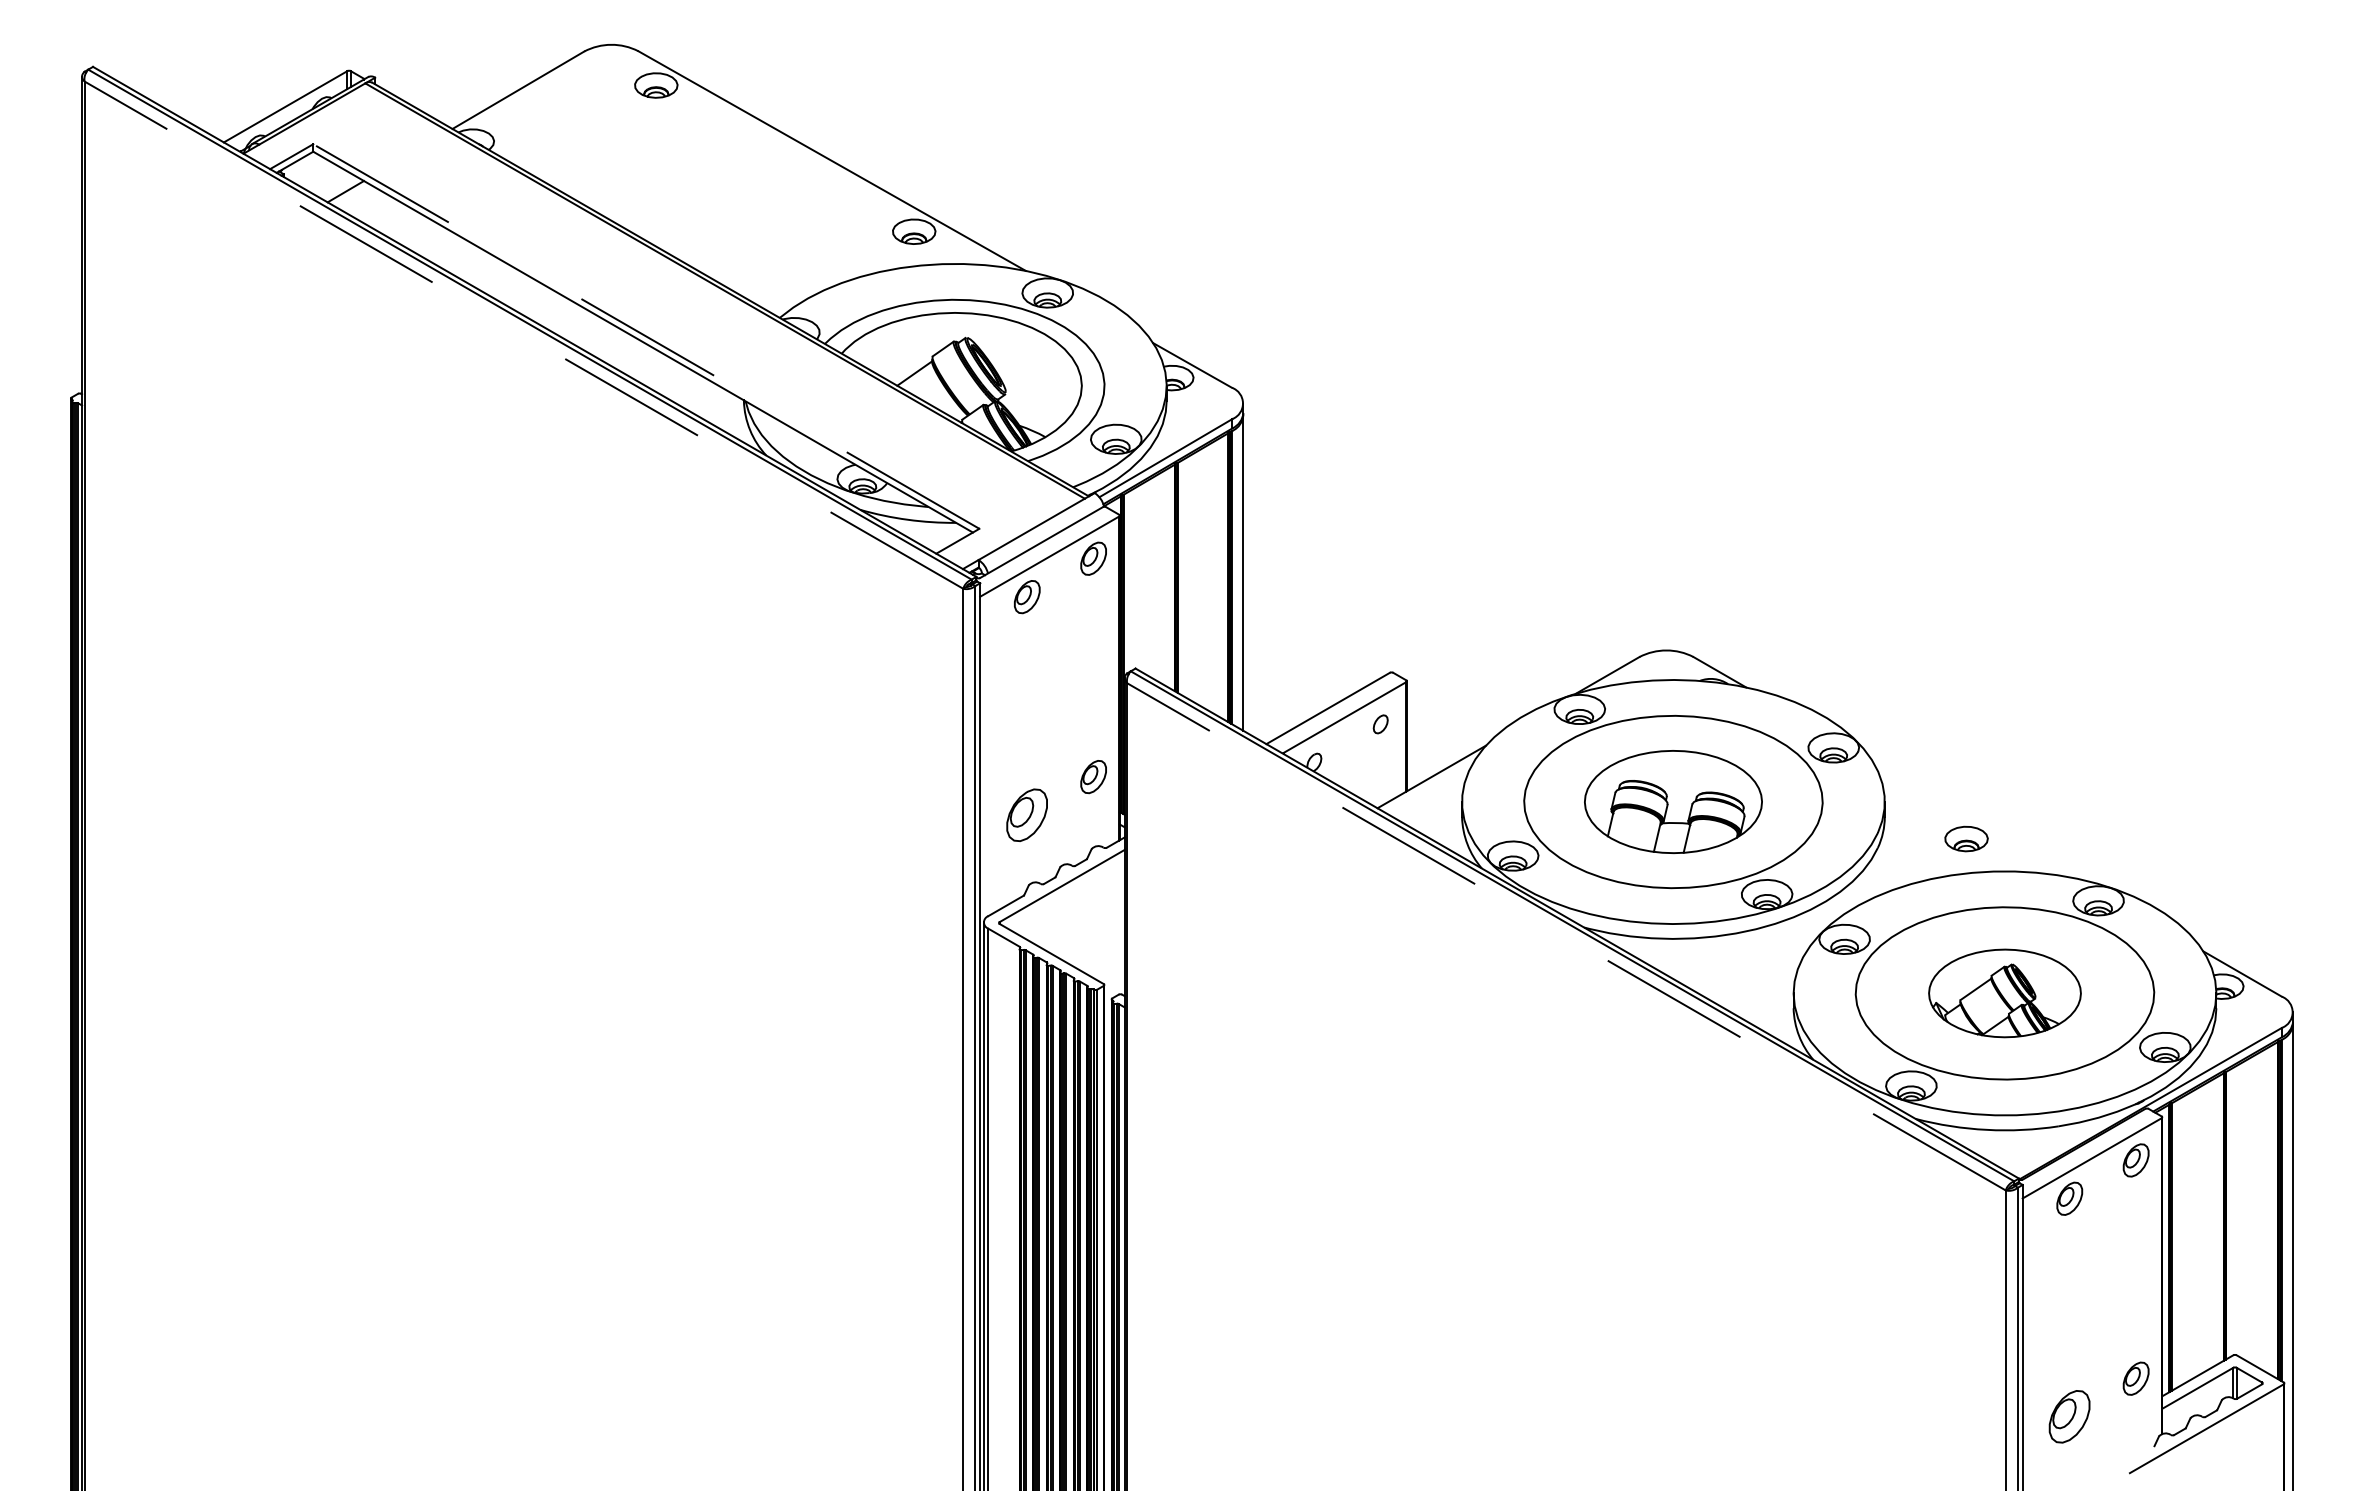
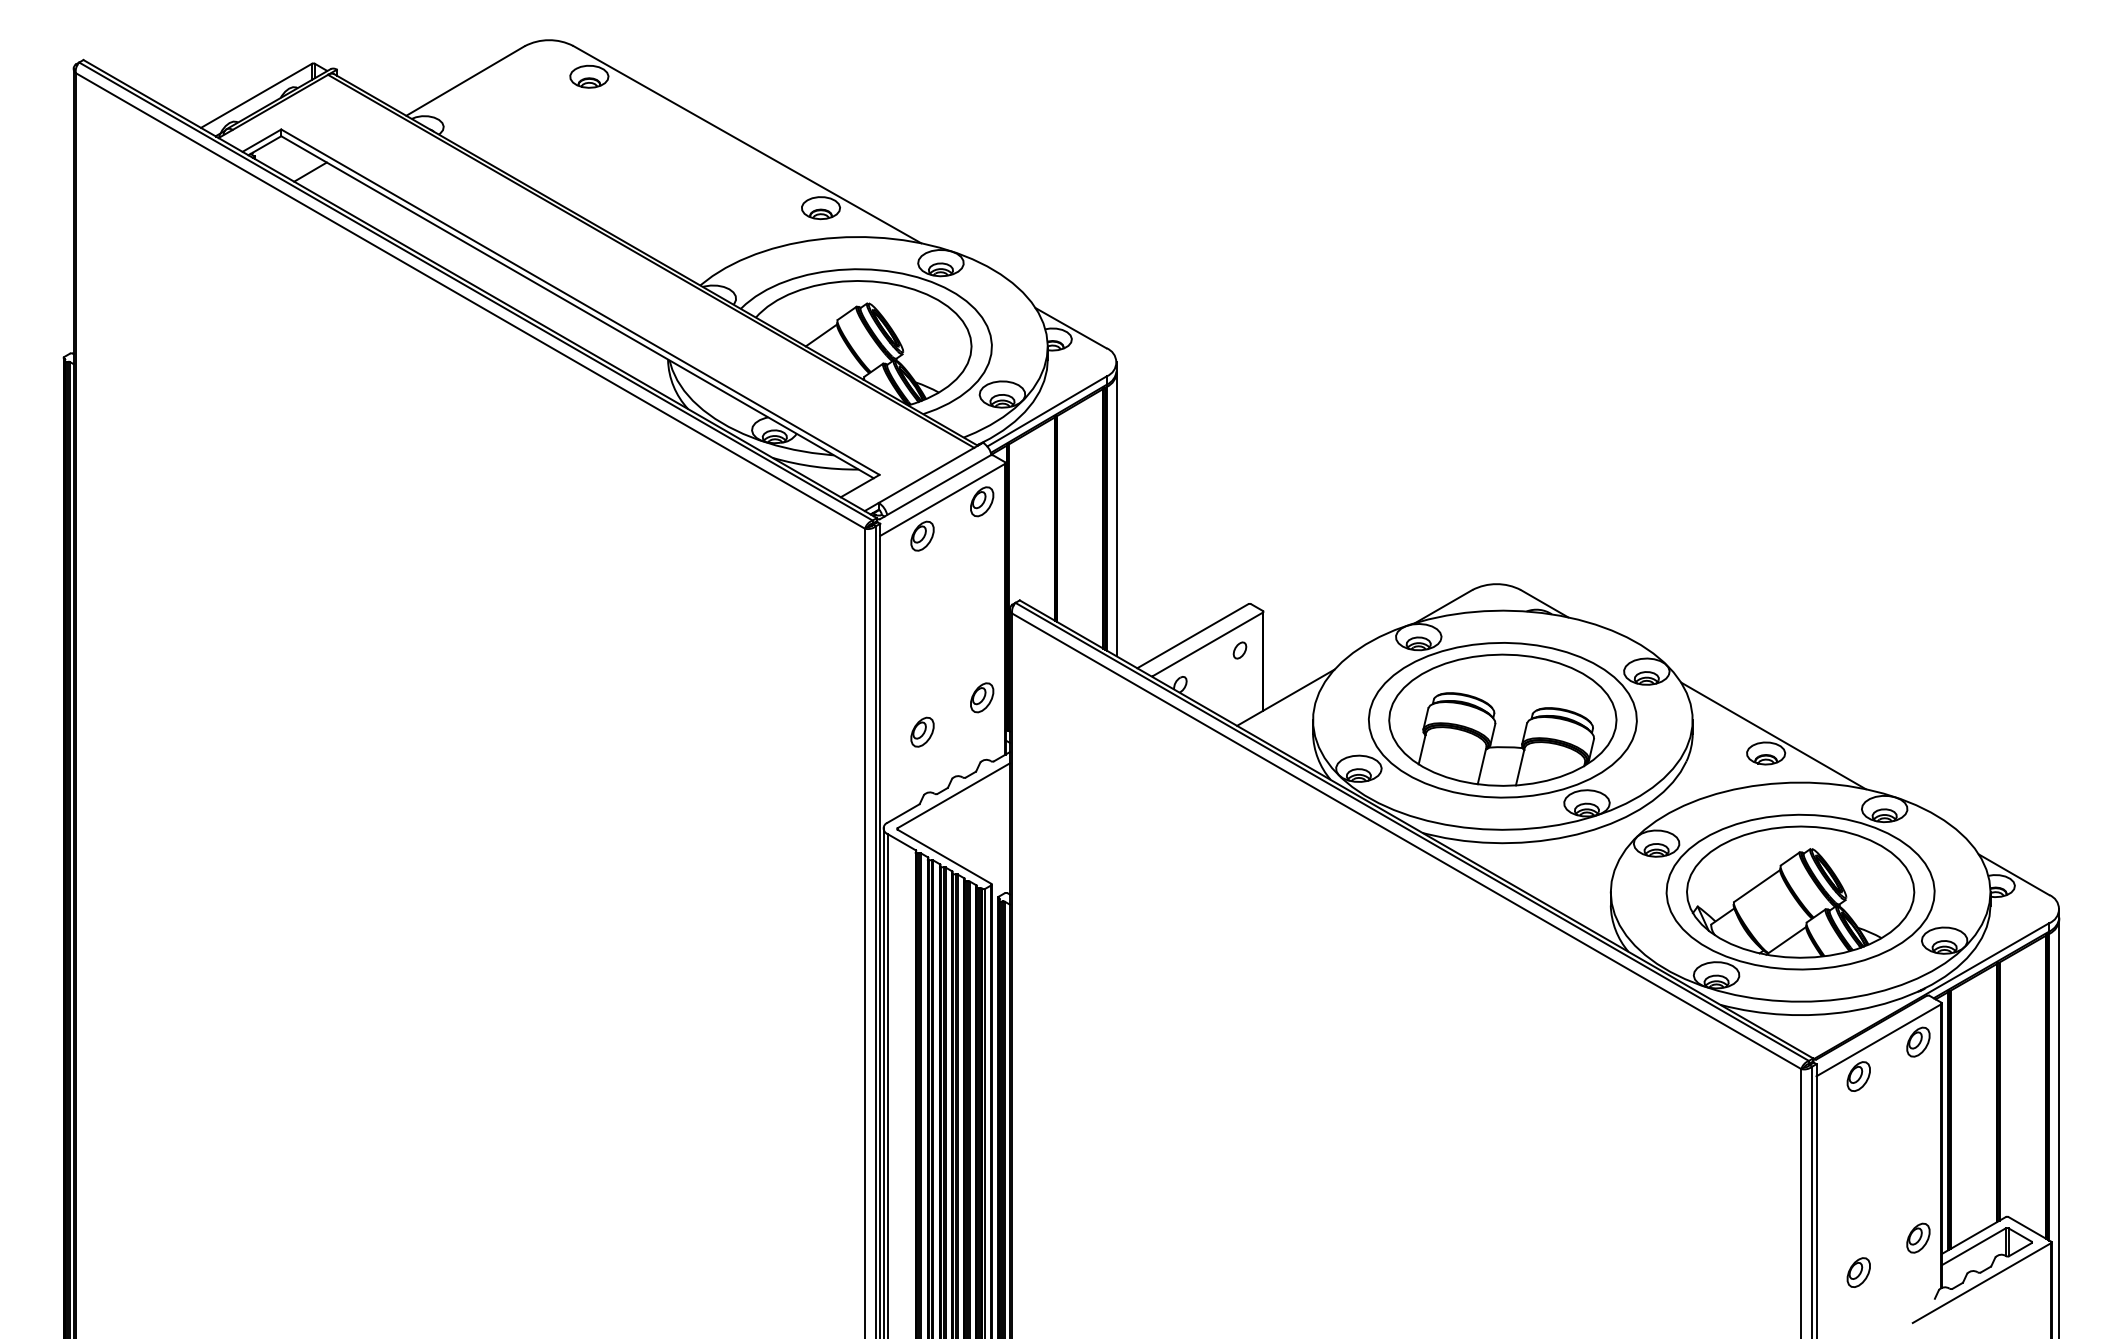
line: (523, 334) -> (470, 300), dashed -> solid
line: (646, 336) -> (580, 302), dashed -> solid
part: (1673, 801) -> (1502, 719), size x1.43
part: (1027, 815) -> (922, 732), size x0.62
line: (1974, 819) -> (1773, 735), added
line: (1566, 936) -> (1406, 841), dashed -> solid
part: (2004, 993) -> (1800, 892), size x1.67
part: (2069, 1417) -> (1858, 1273), size x0.62

